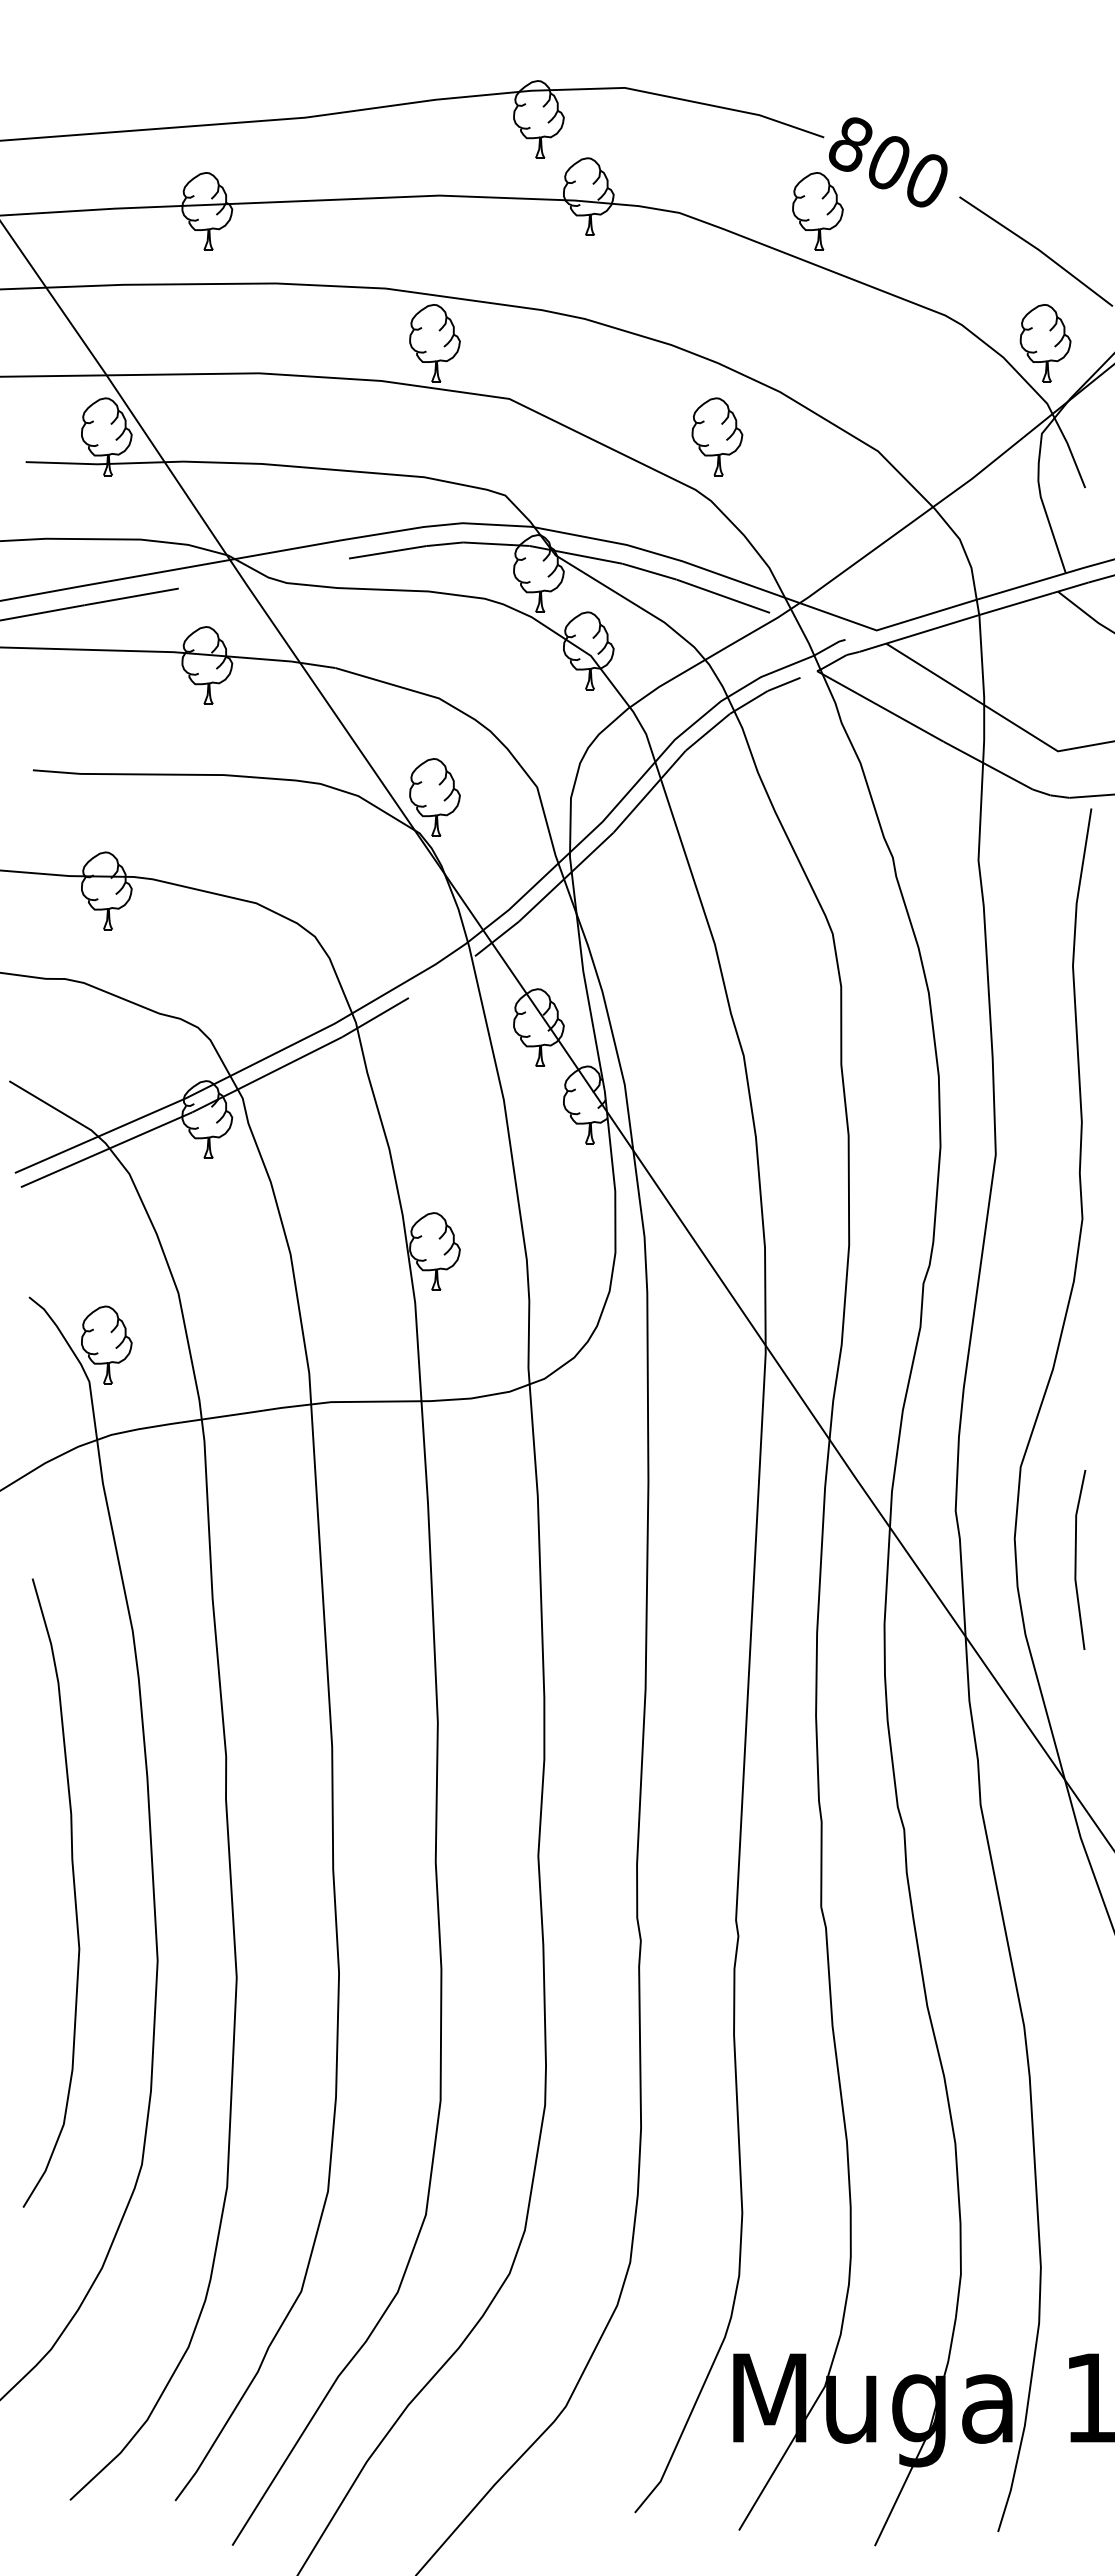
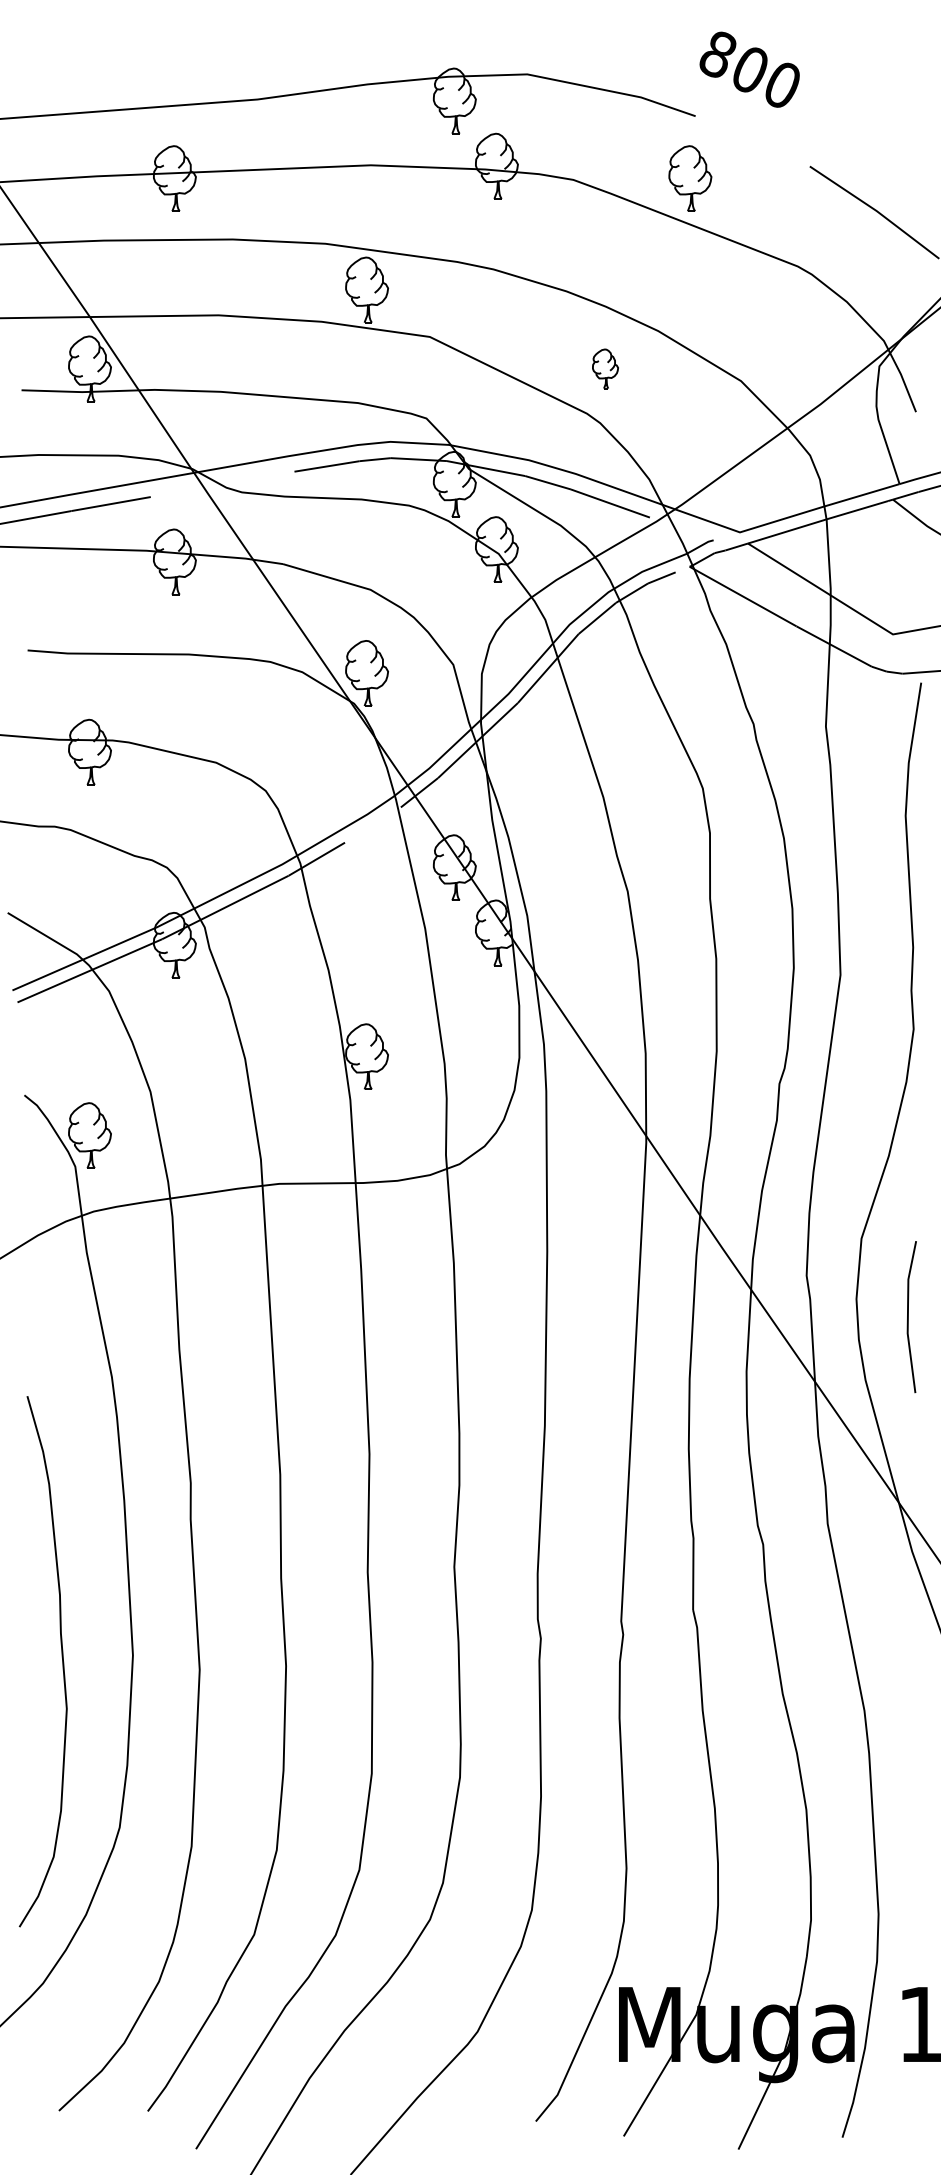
text: (887, 162) -> (749, 69), moved
part: (1045, 343) -> (882, 290), removed
part: (717, 436) -> (605, 368), size x0.6
curve: (73, 1891) -> (61, 1660), moved

